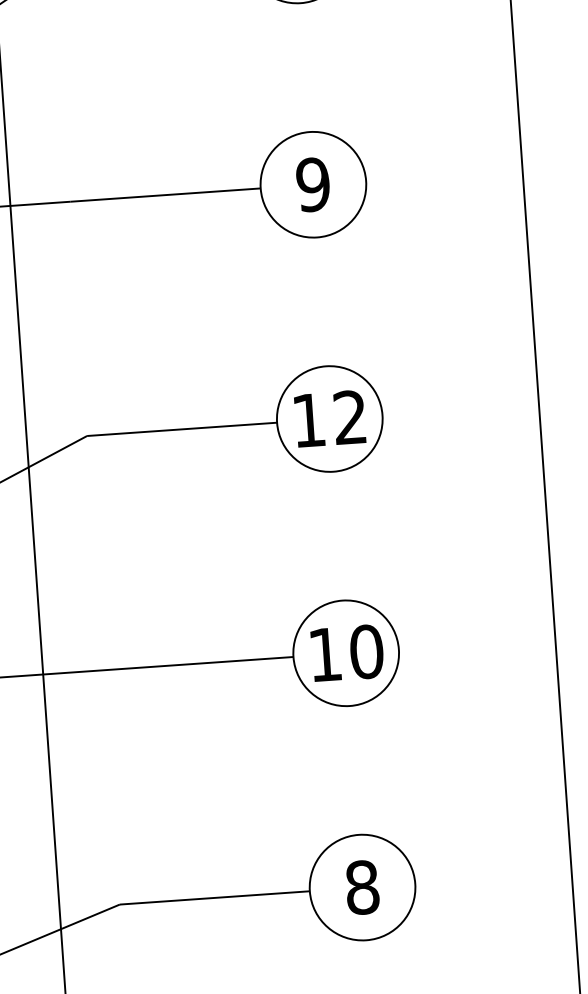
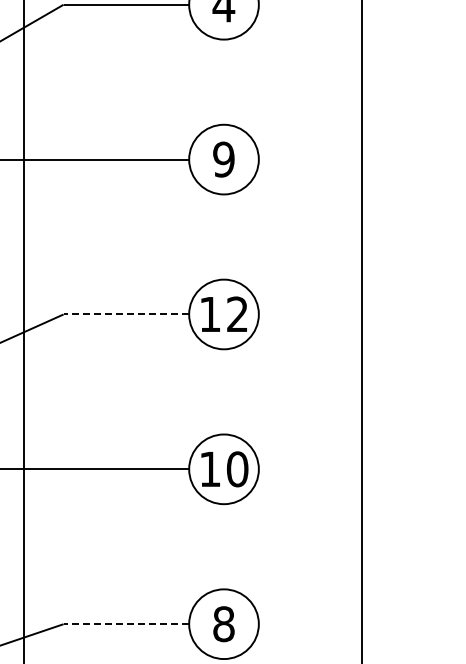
line: (182, 429) -> (126, 314), solid -> dashed
line: (215, 898) -> (126, 624), solid -> dashed

